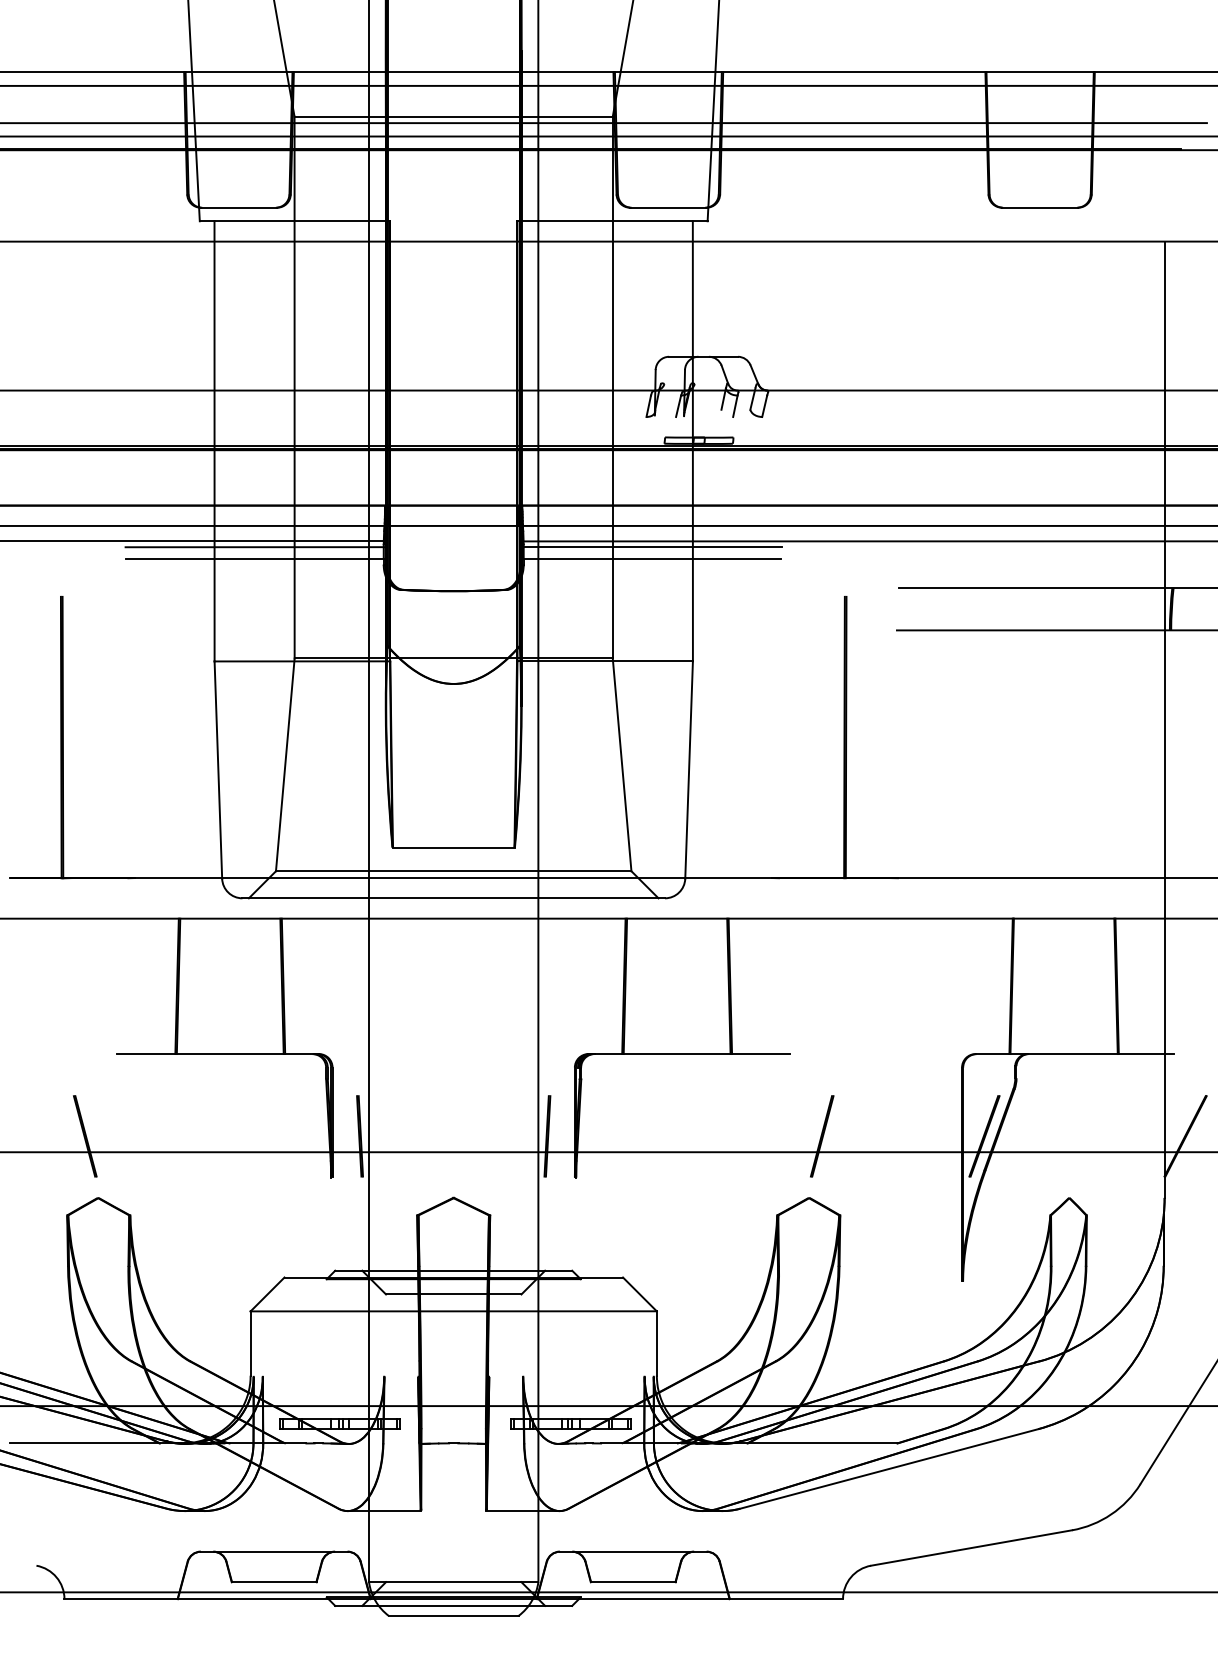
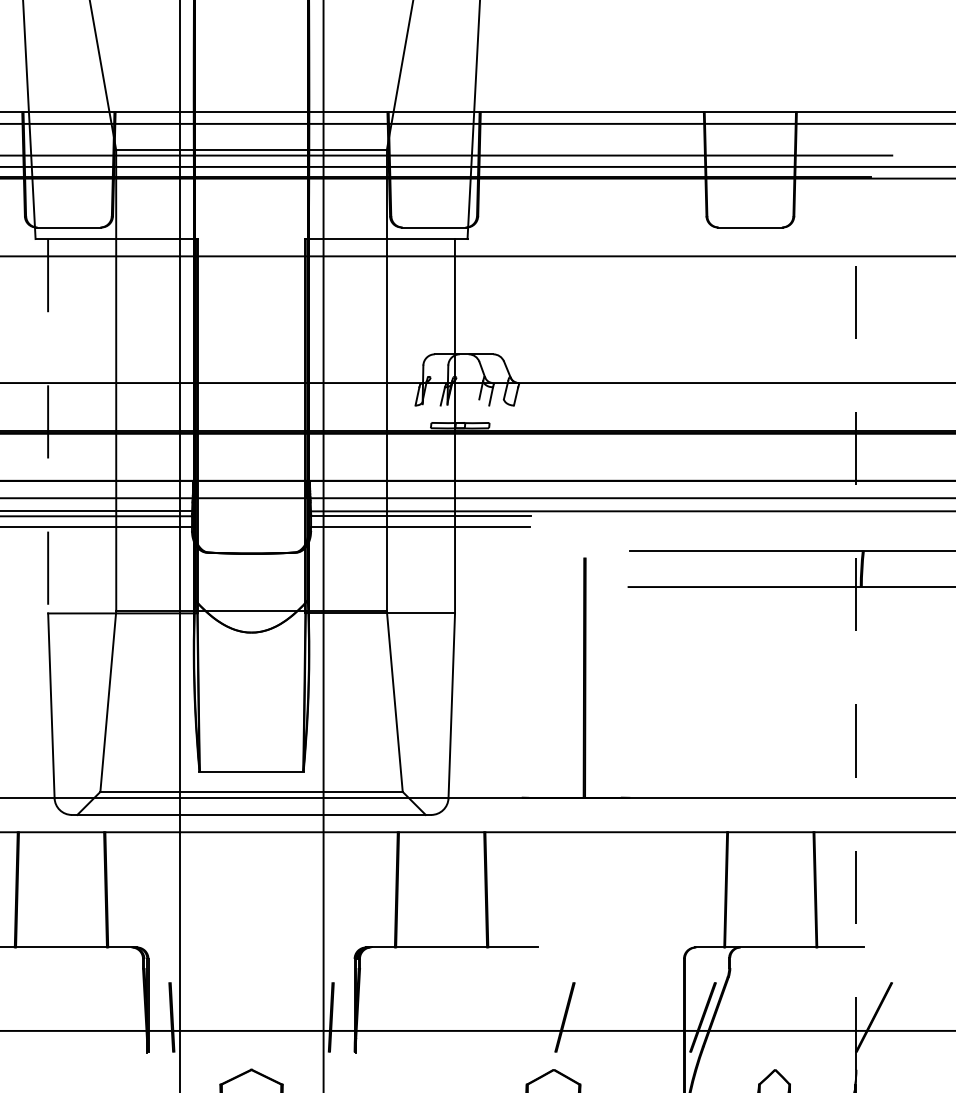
line: (214, 441) -> (48, 426), solid -> dashed
line: (1164, 719) -> (856, 662), solid -> dashed

